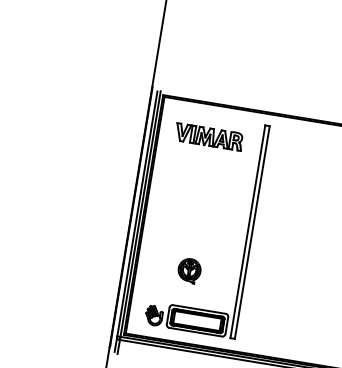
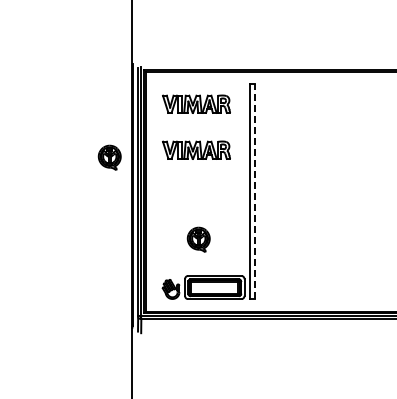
part: (114, 175) -> (109, 157), added
part: (201, 181) -> (196, 149), added
line: (252, 232) -> (254, 191), solid -> dashed

